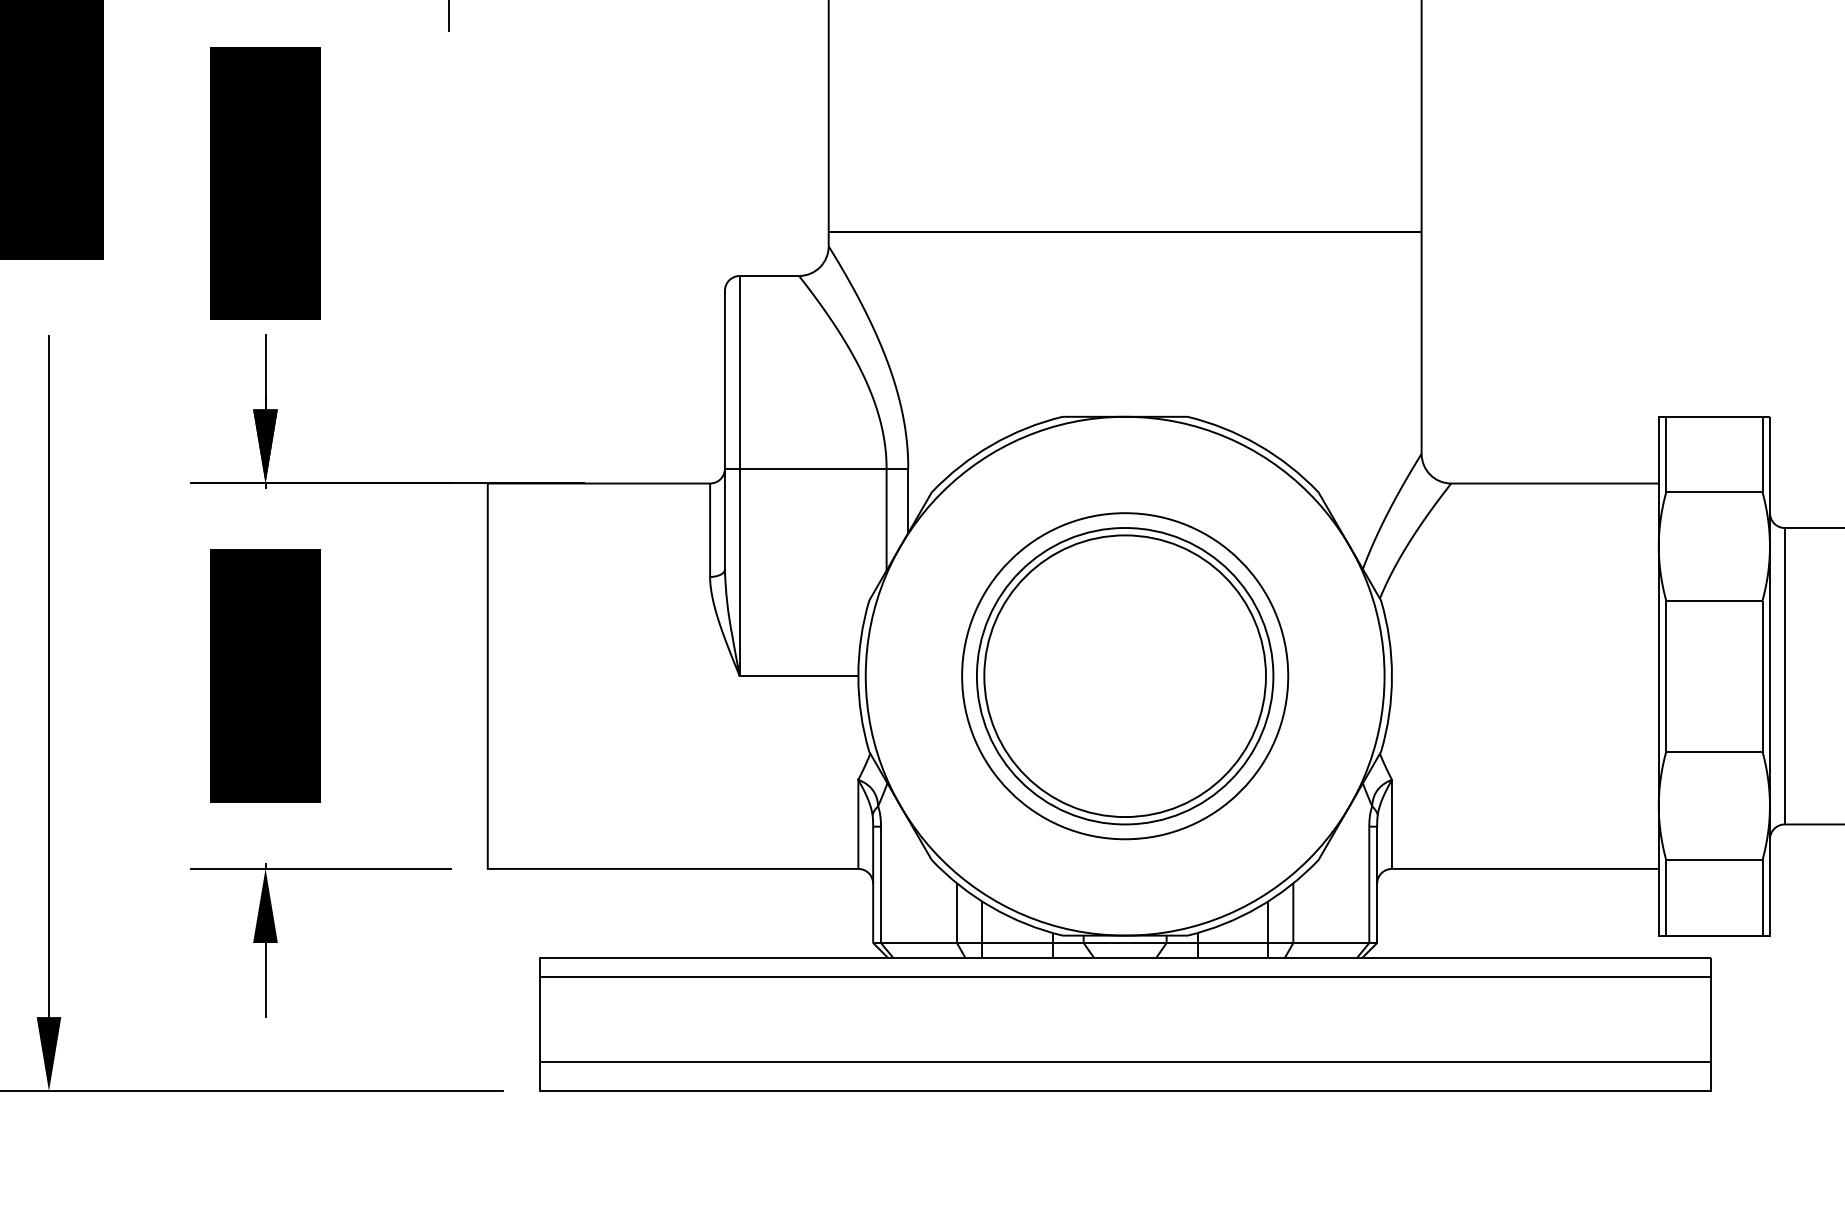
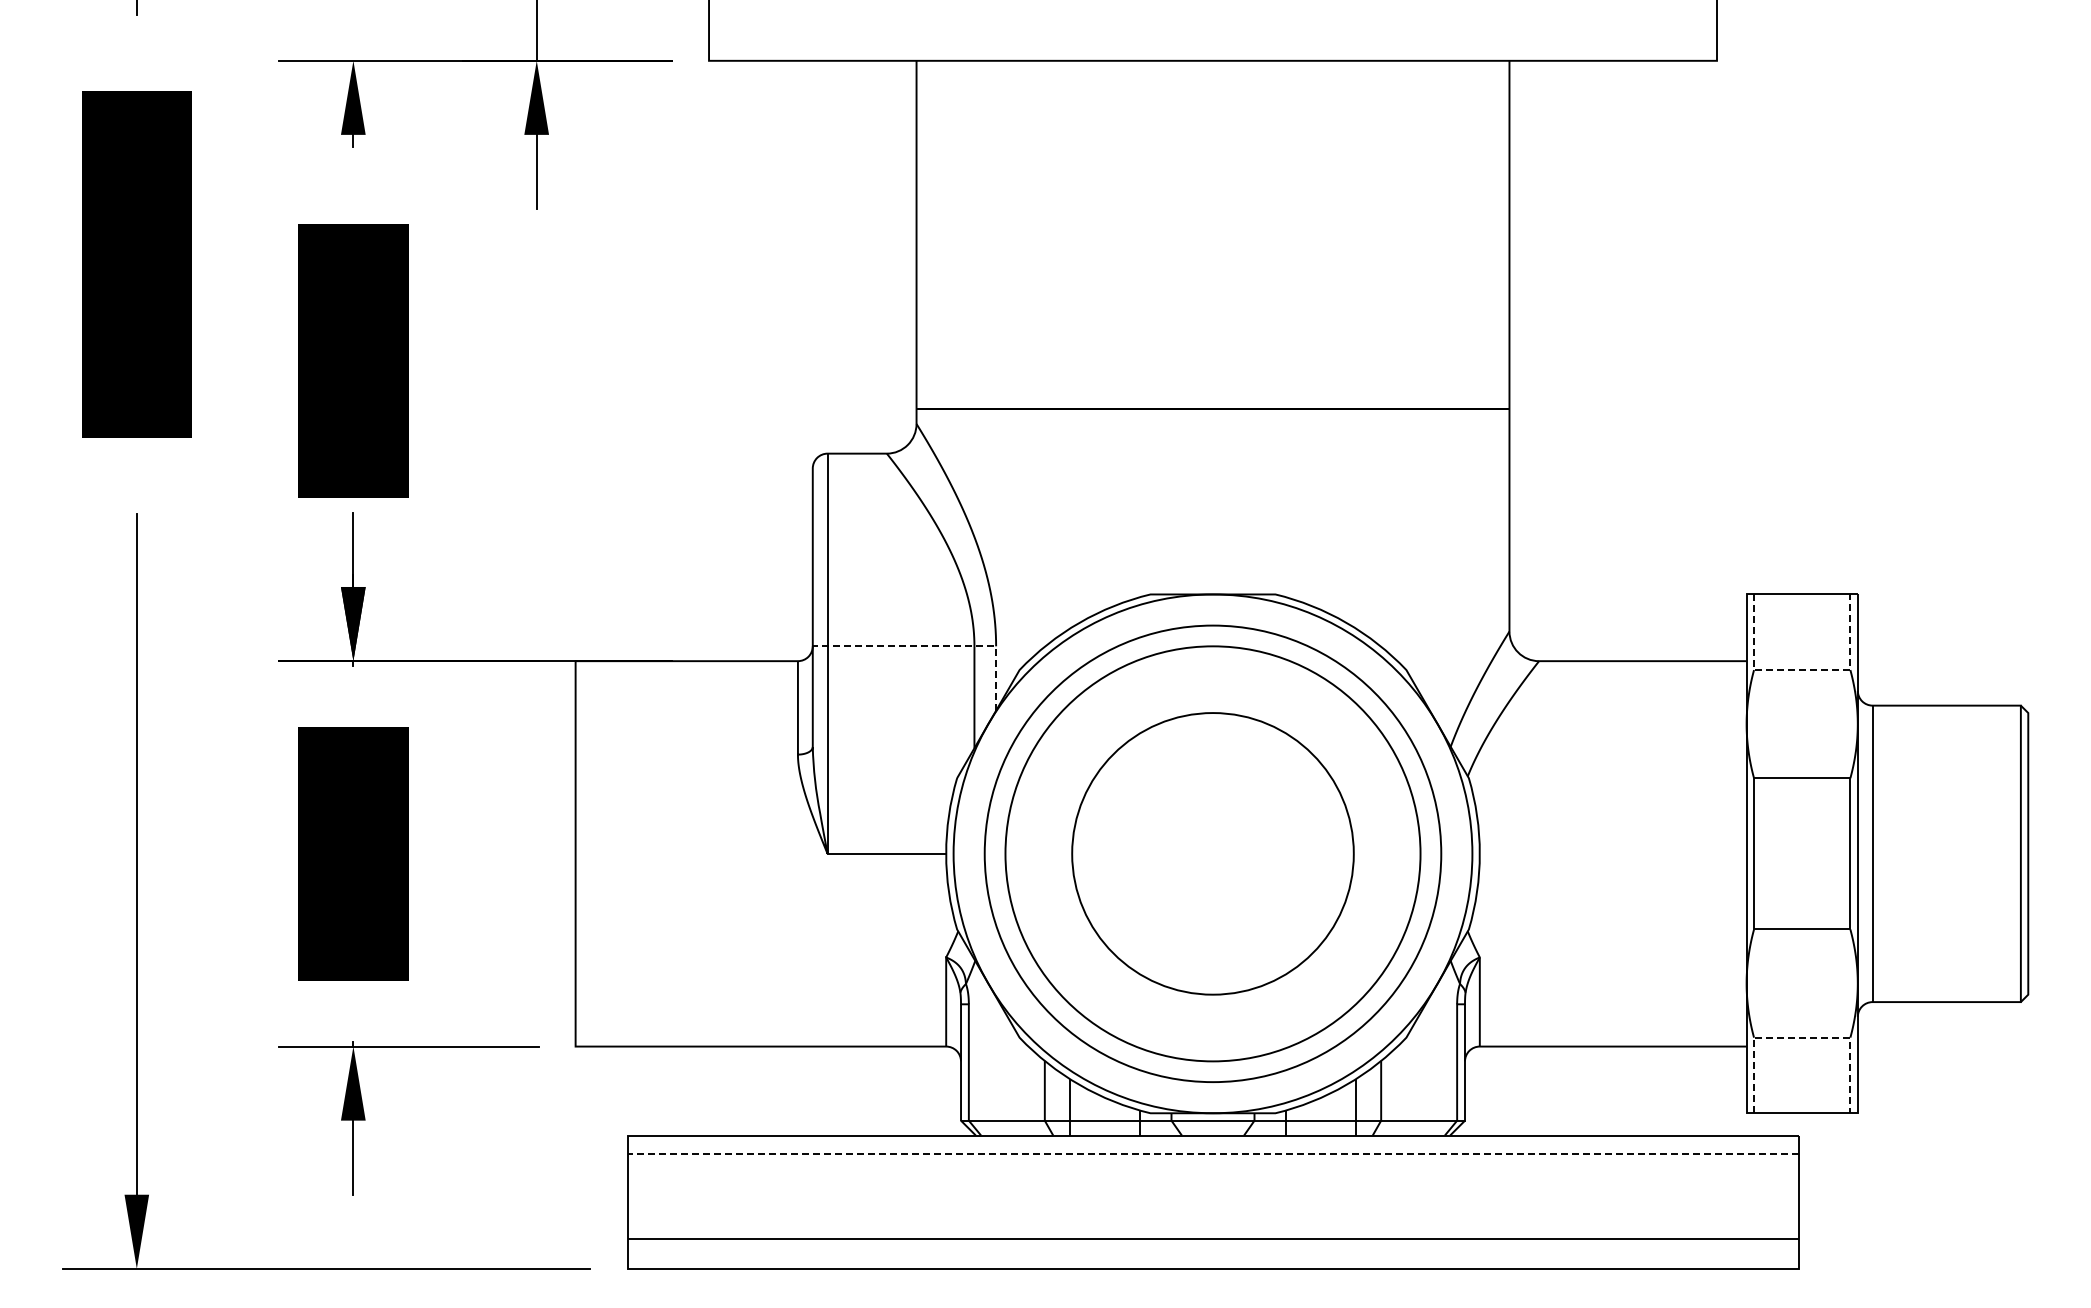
line: (849, 468) -> (937, 646), solid -> dashed
line: (1714, 492) -> (1802, 670), solid -> dashed
circle: (1124, 675) -> (1212, 853), size x1.4
circle: (1124, 675) -> (1212, 853), size x1.4
line: (1714, 859) -> (1802, 1037), solid -> dashed
line: (1125, 976) -> (1213, 1154), solid -> dashed

